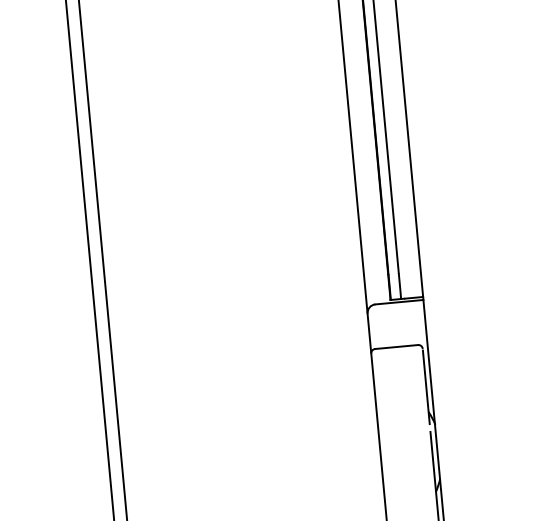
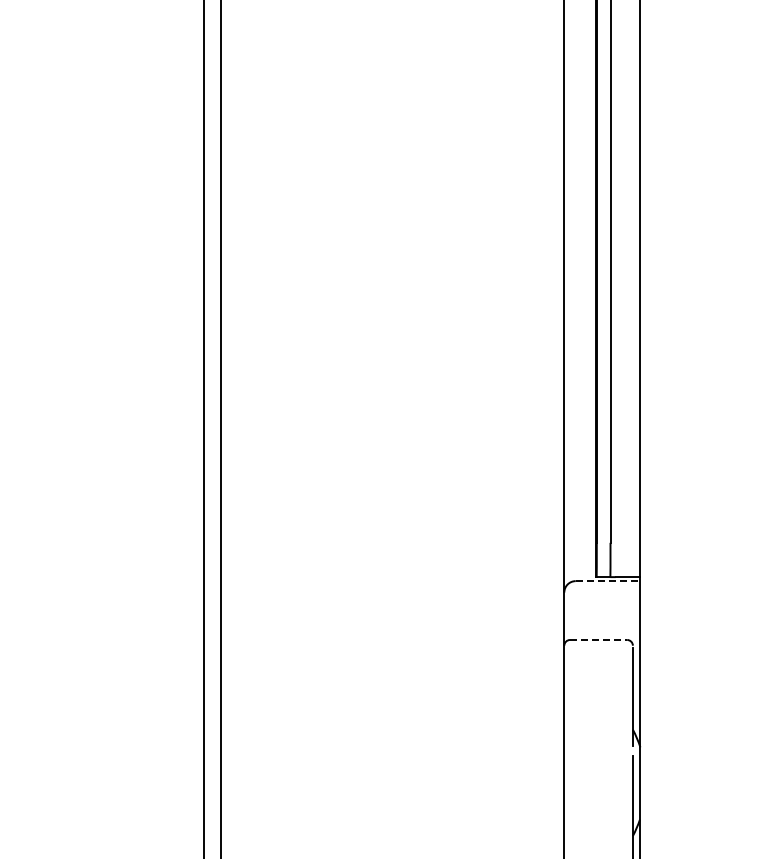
line: (399, 302) -> (608, 581), solid -> dashed
line: (396, 346) -> (598, 639), solid -> dashed

